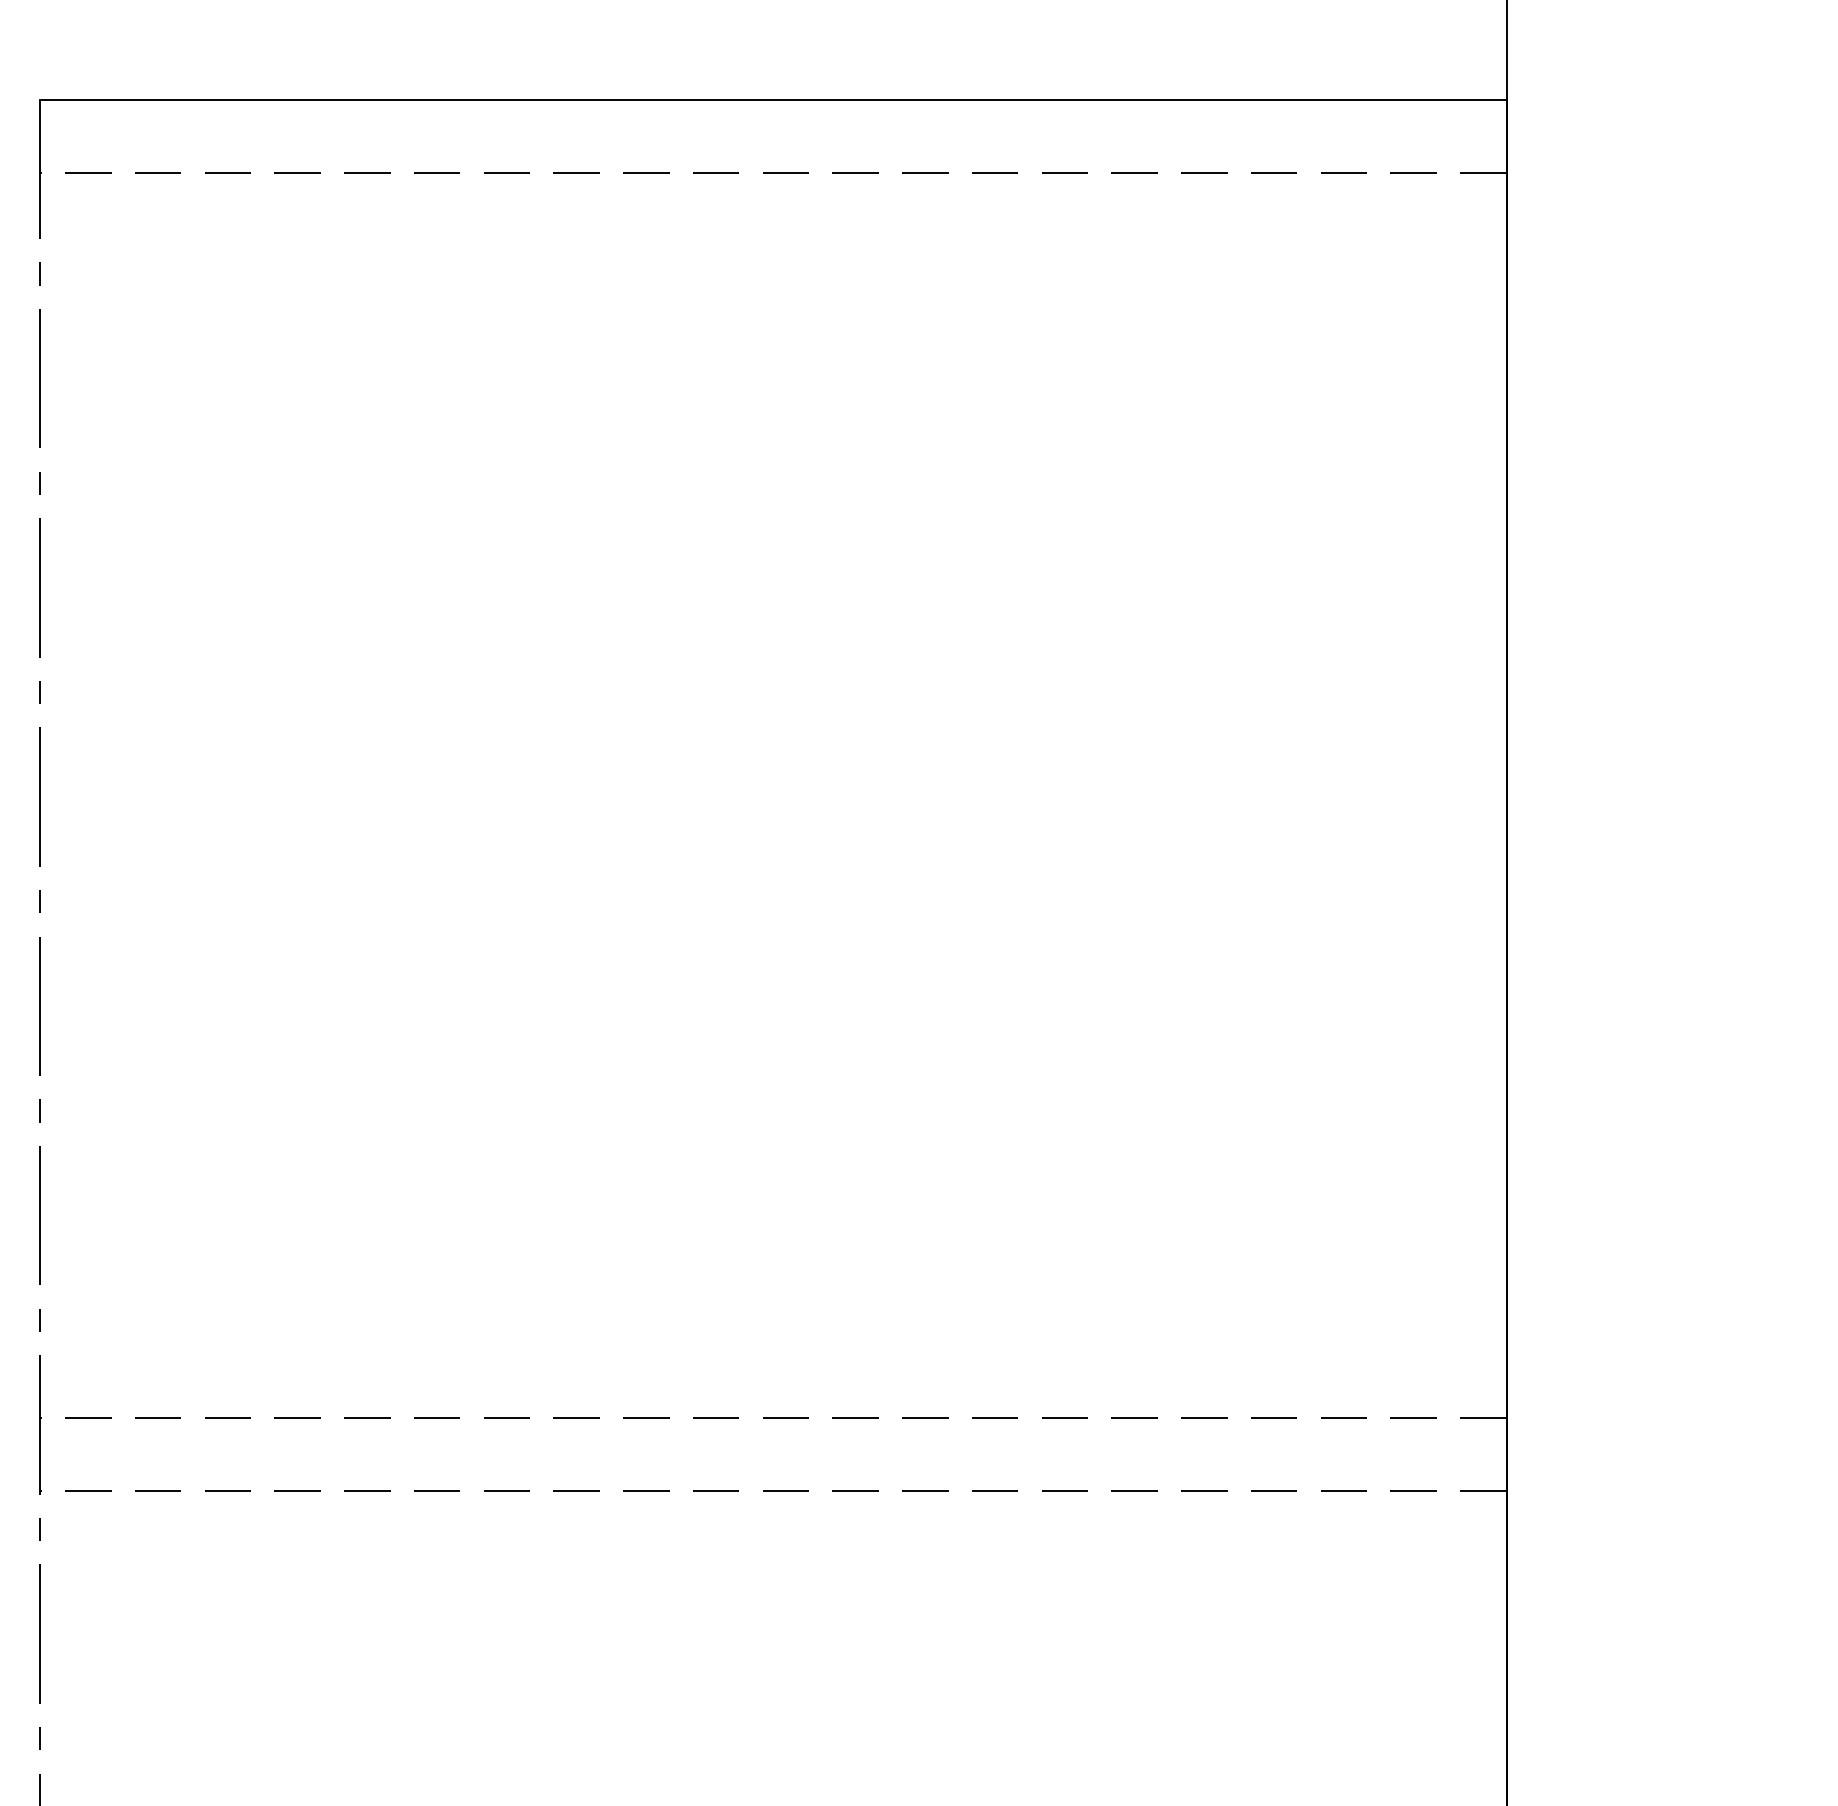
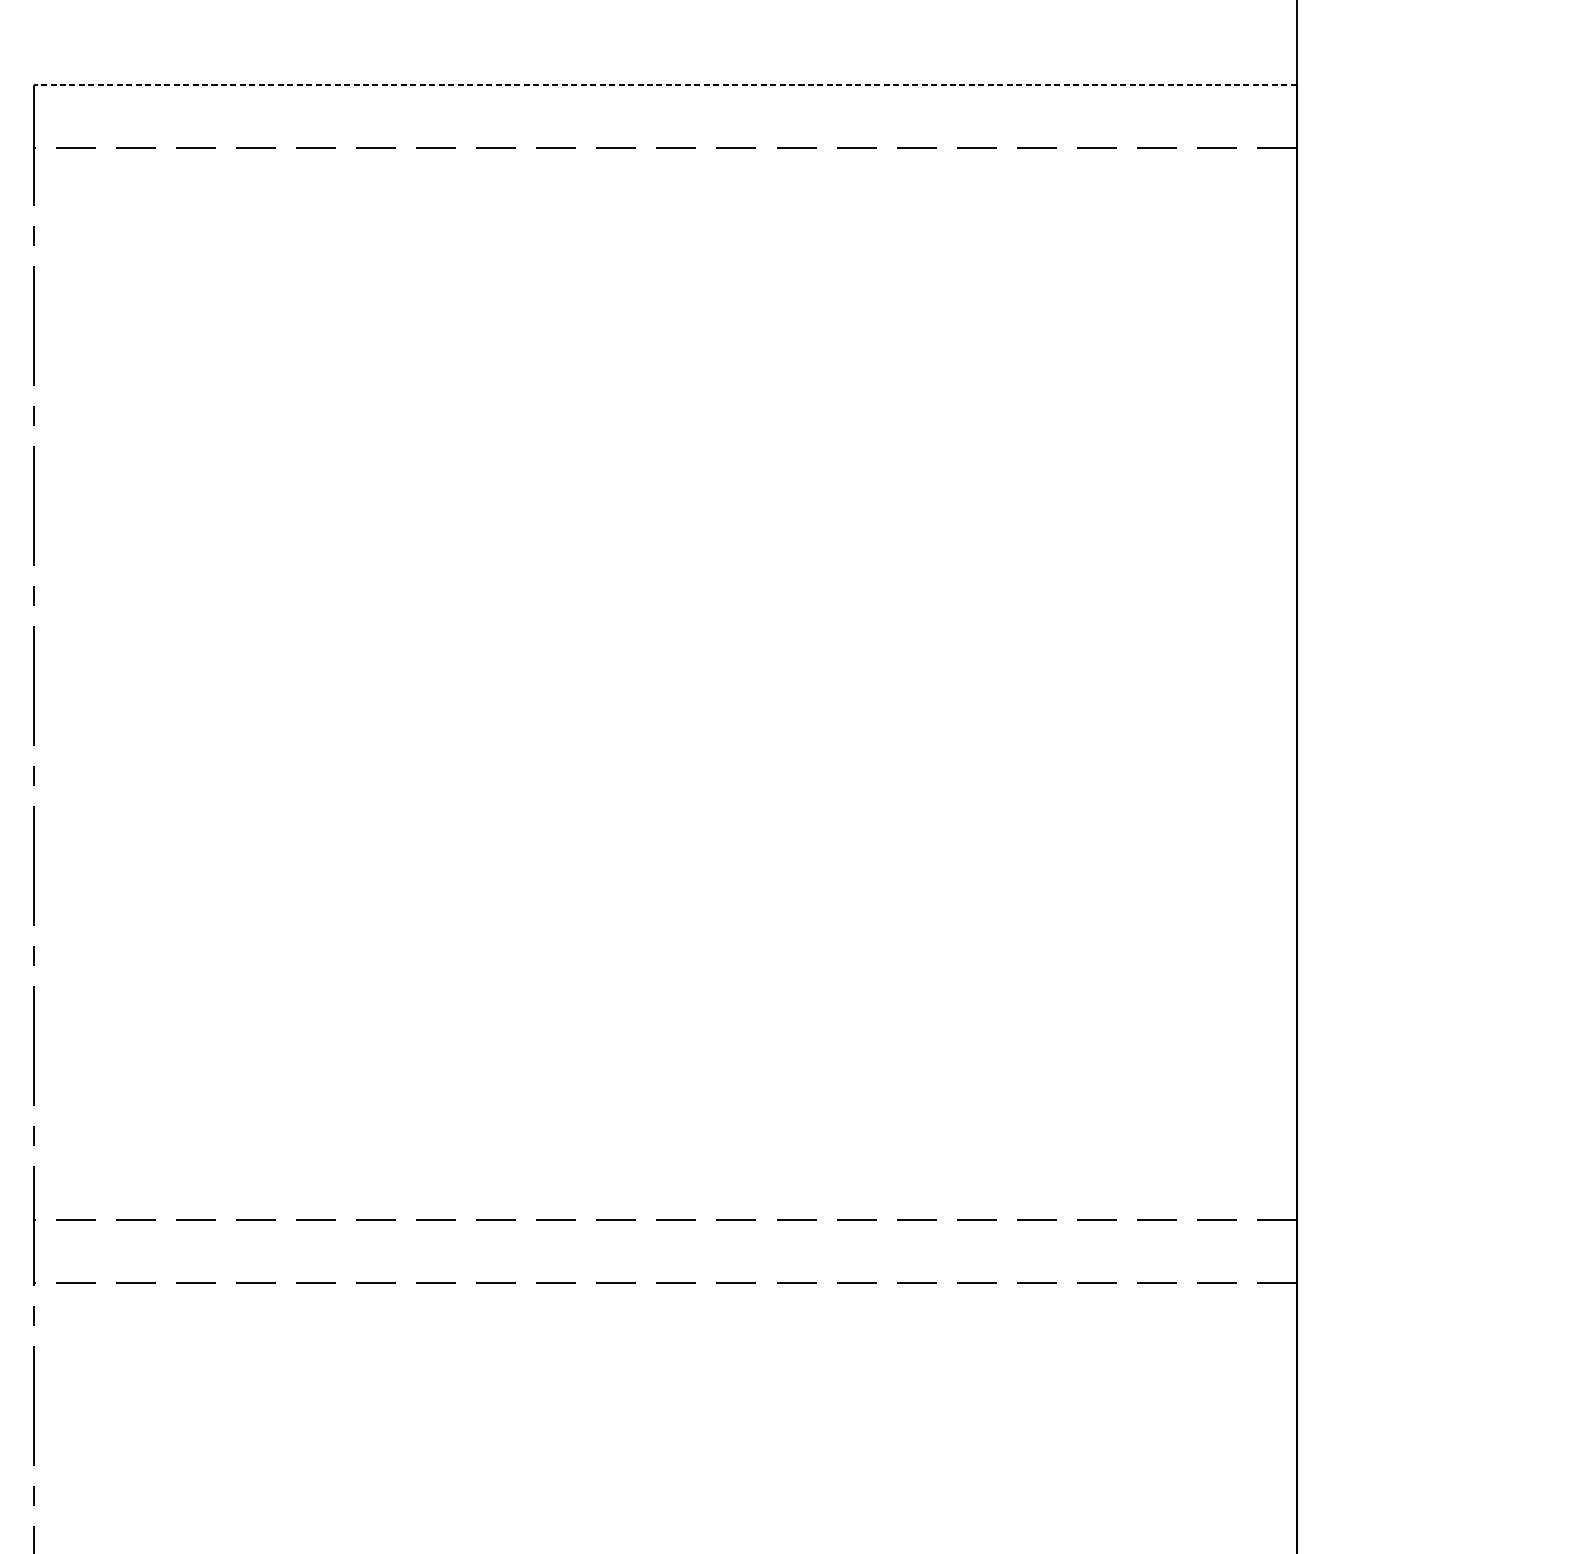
line: (773, 99) -> (665, 85), solid -> dashed

